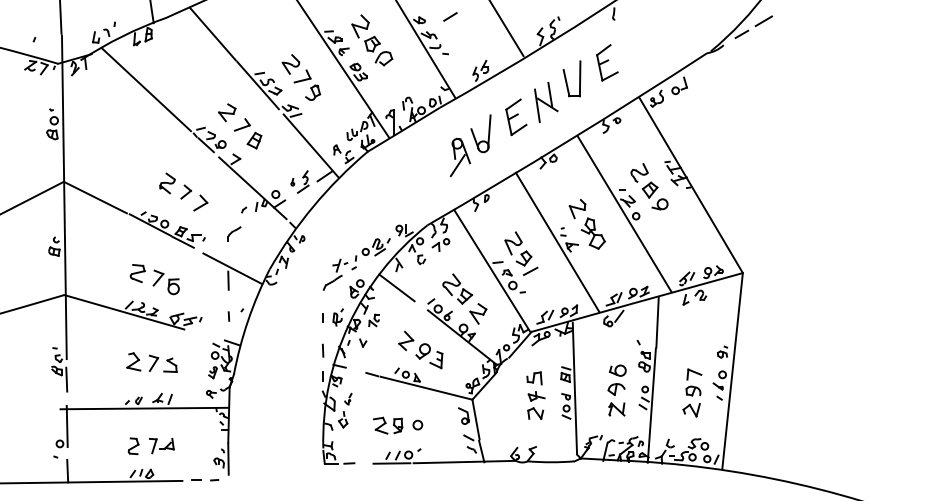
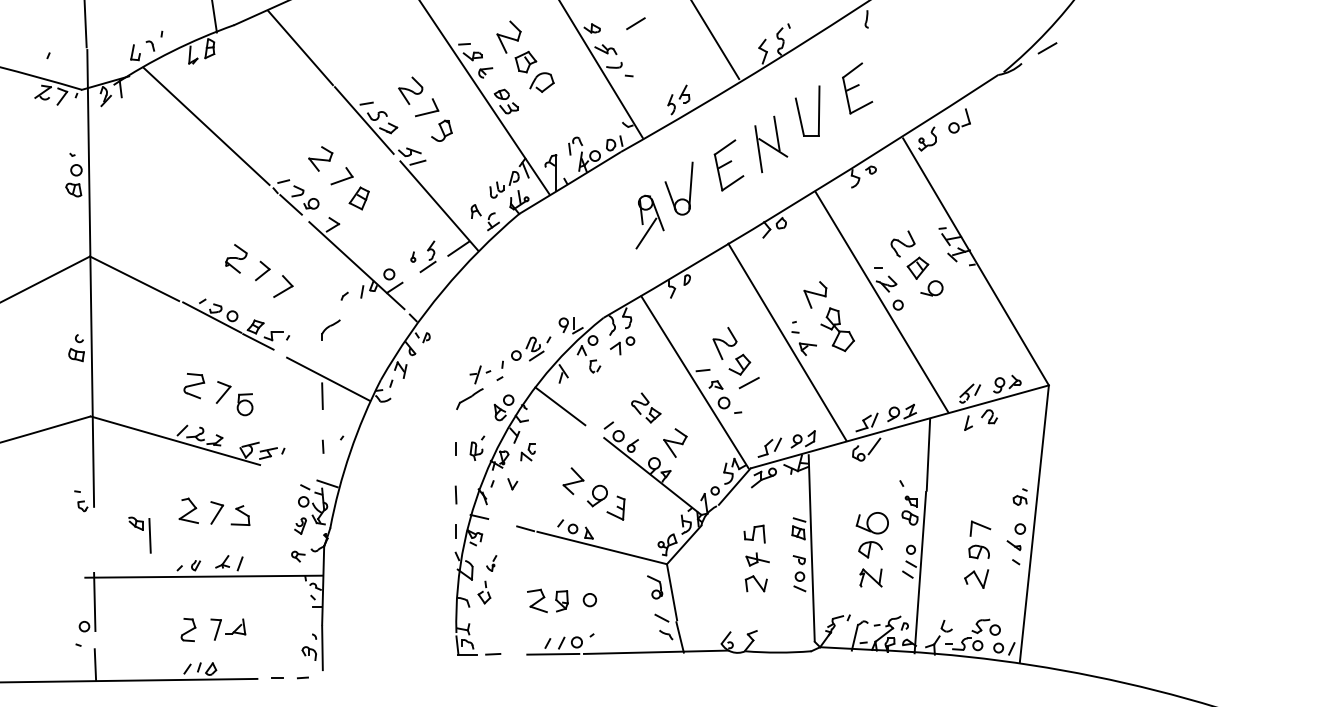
line: (763, 21) -> (1078, 29), removed
part: (457, 288) -> (646, 407), size x0.7
part: (617, 370) -> (872, 523), size x1.4
part: (59, 378) -> (139, 534), moved

